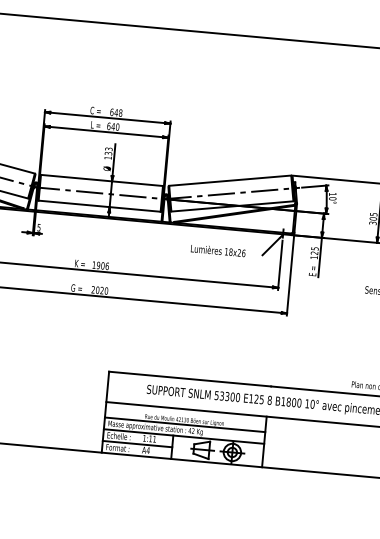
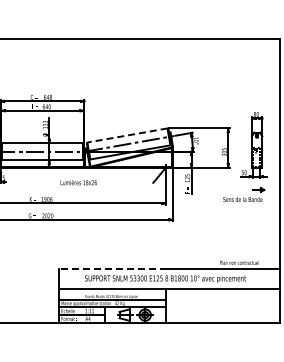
line: (230, 180) -> (127, 135), solid -> dashed
text: (217, 250) -> (78, 182), moved
line: (189, 379) -> (112, 269), solid -> dashed

